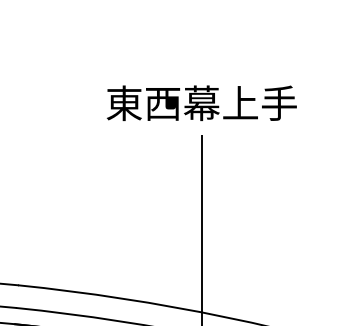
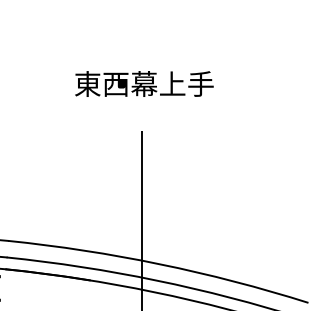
text: (202, 102) -> (144, 83), moved

